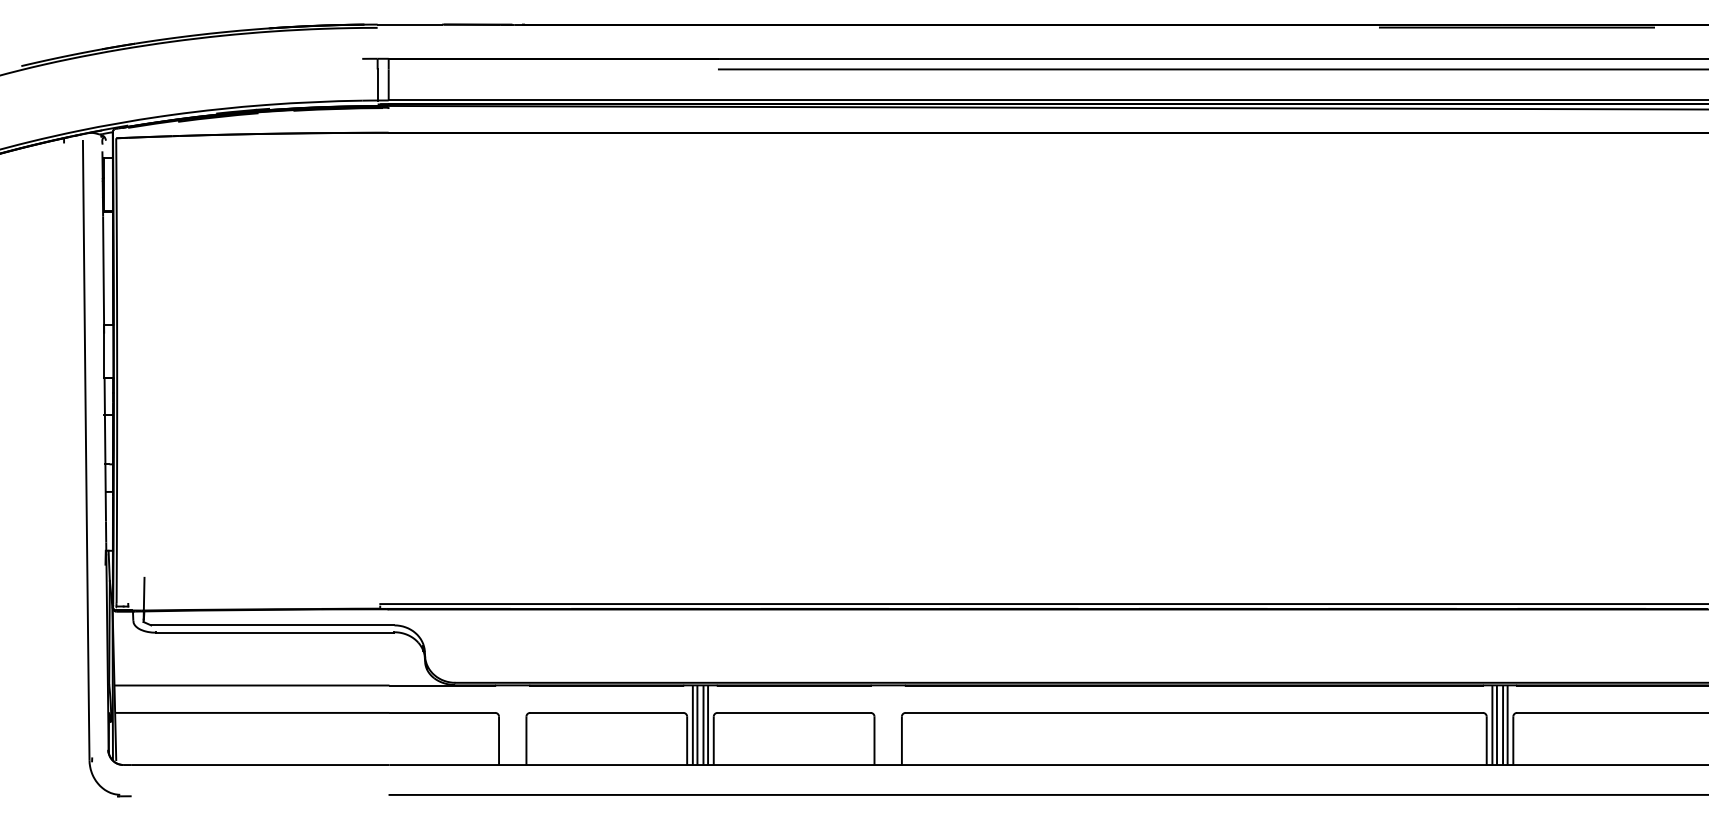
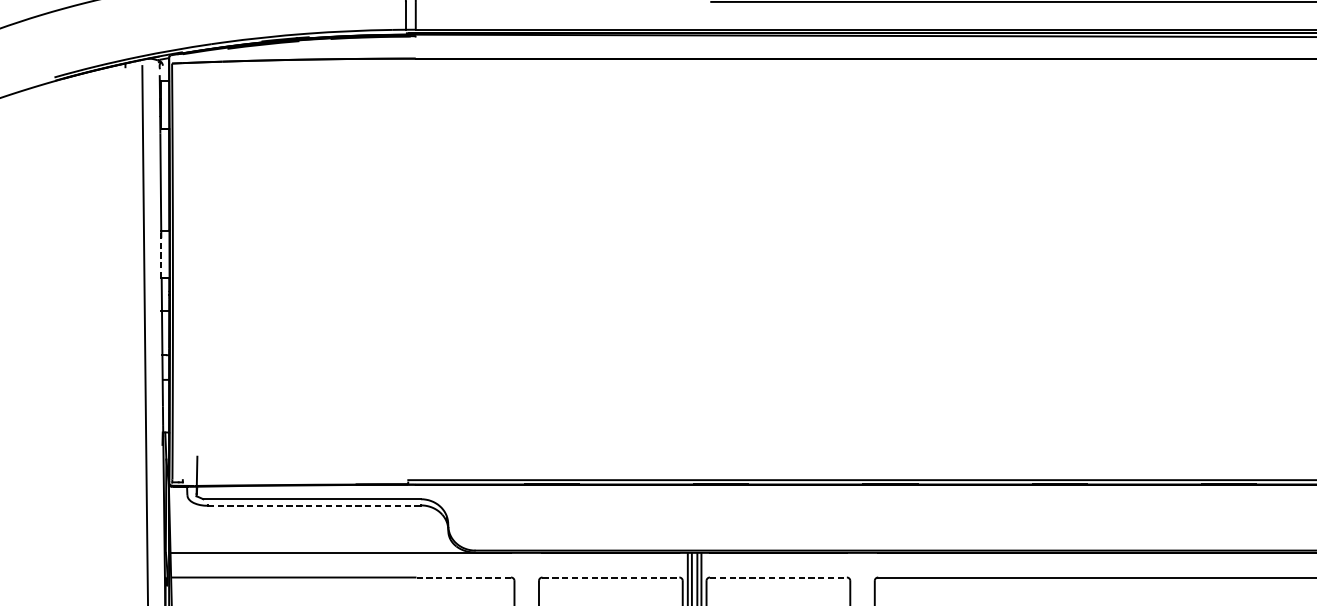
line: (104, 351) -> (161, 254), solid -> dashed
line: (275, 632) -> (314, 505), solid -> dashed
line: (442, 712) -> (463, 577), solid -> dashed
line: (606, 712) -> (610, 577), solid -> dashed
line: (794, 712) -> (778, 577), solid -> dashed

